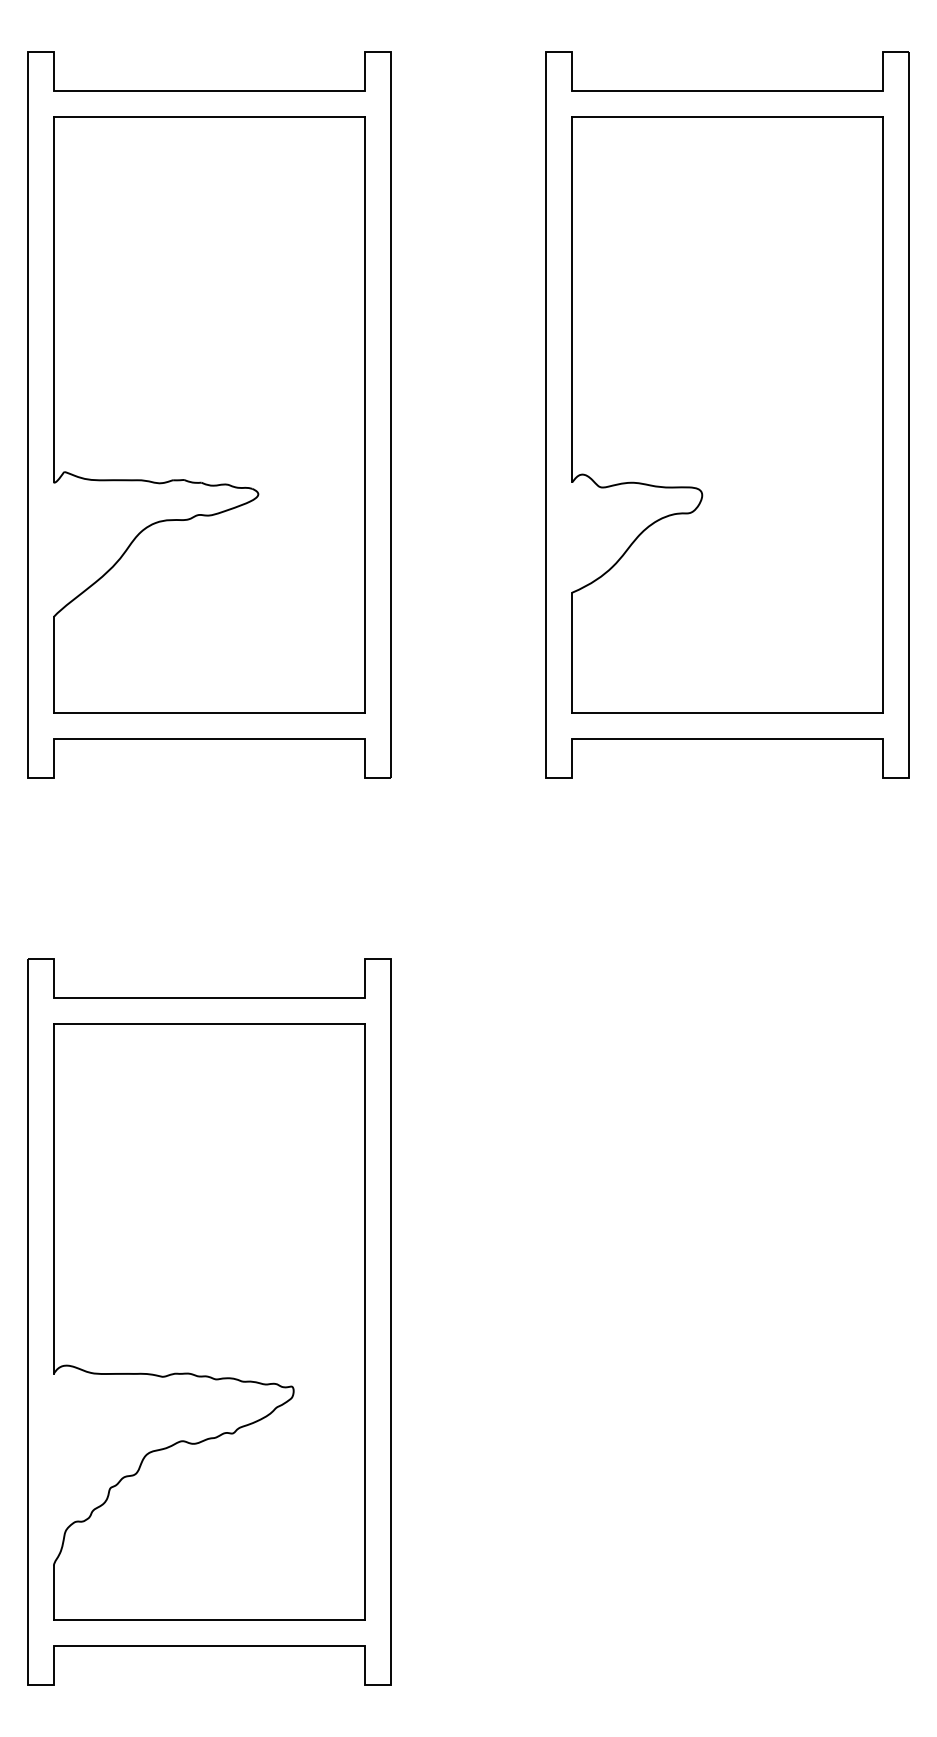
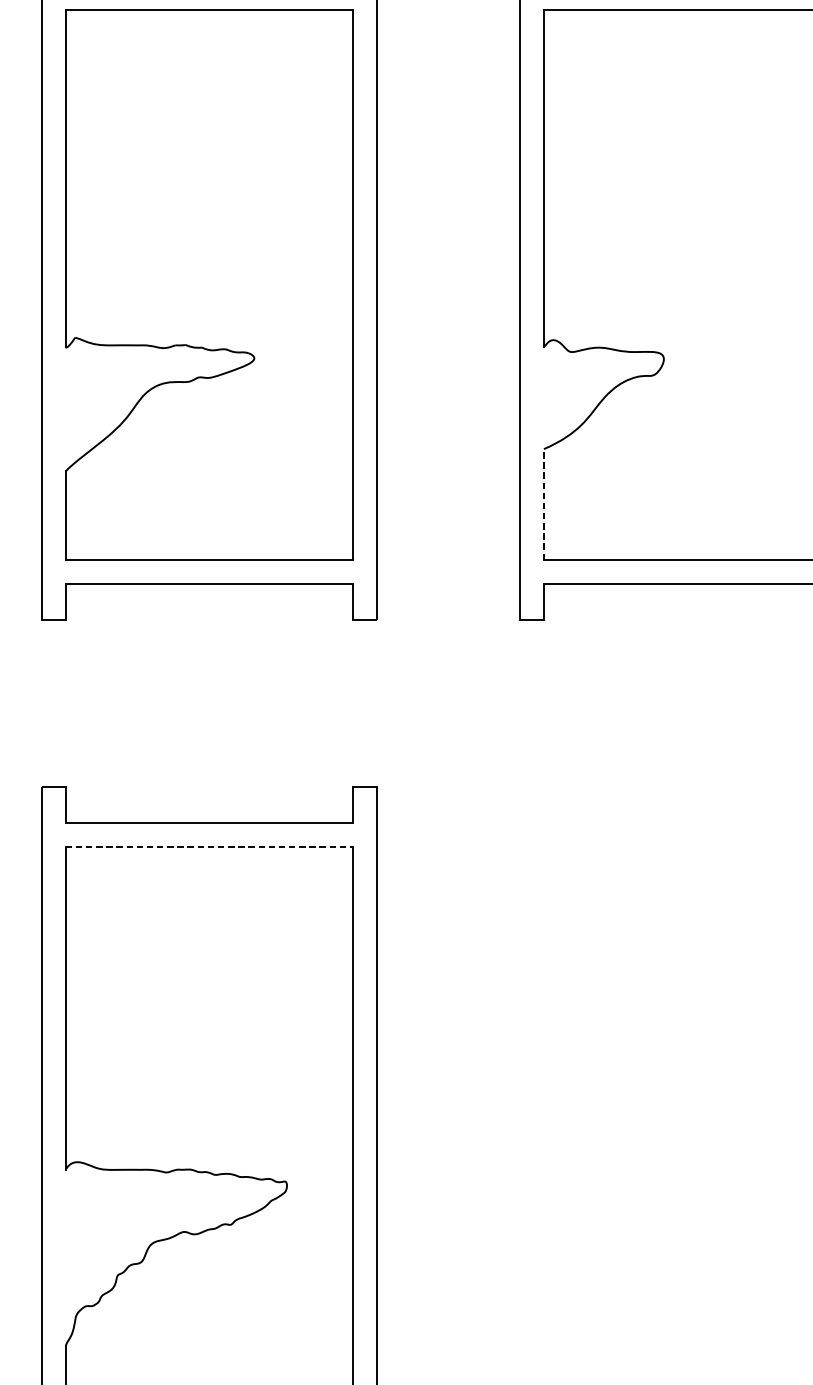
line: (572, 652) -> (544, 504), solid -> dashed
line: (209, 1024) -> (209, 847), solid -> dashed

